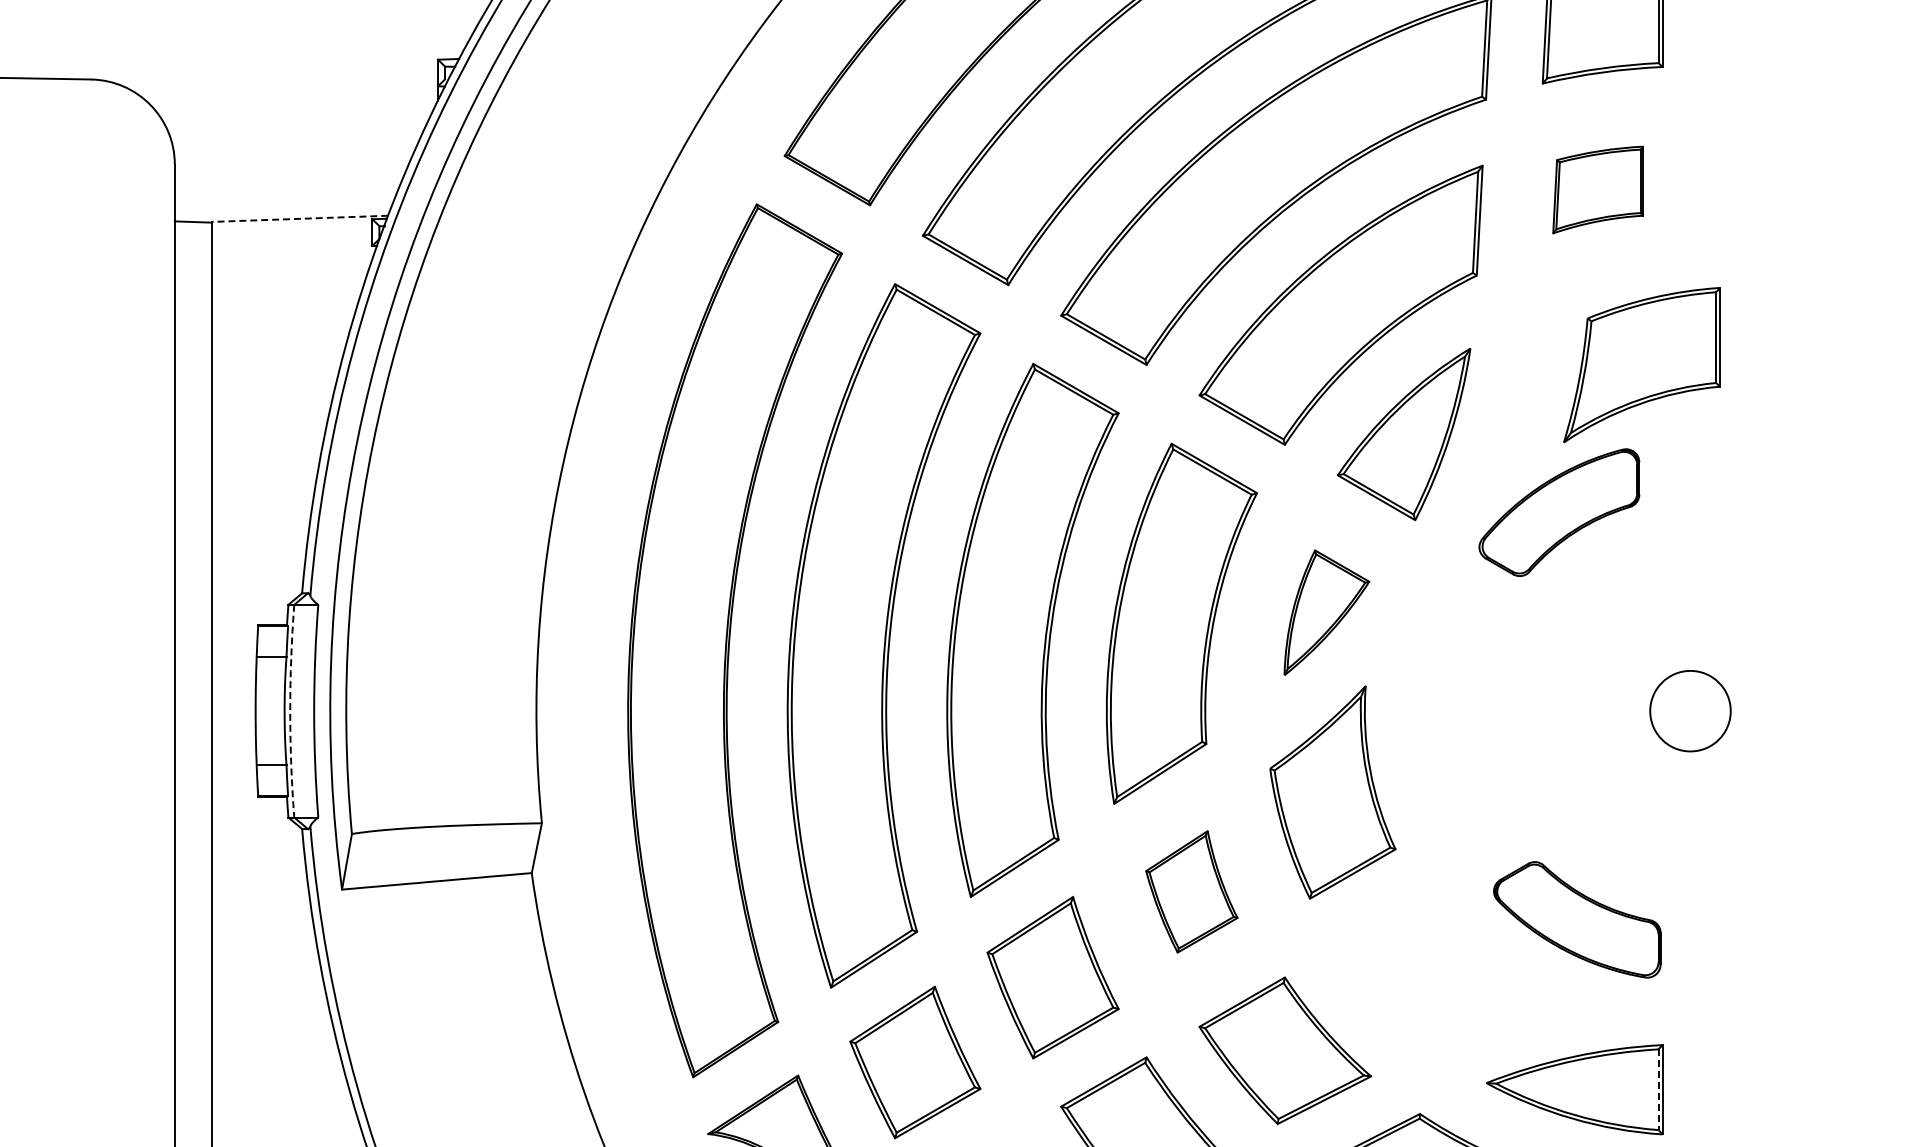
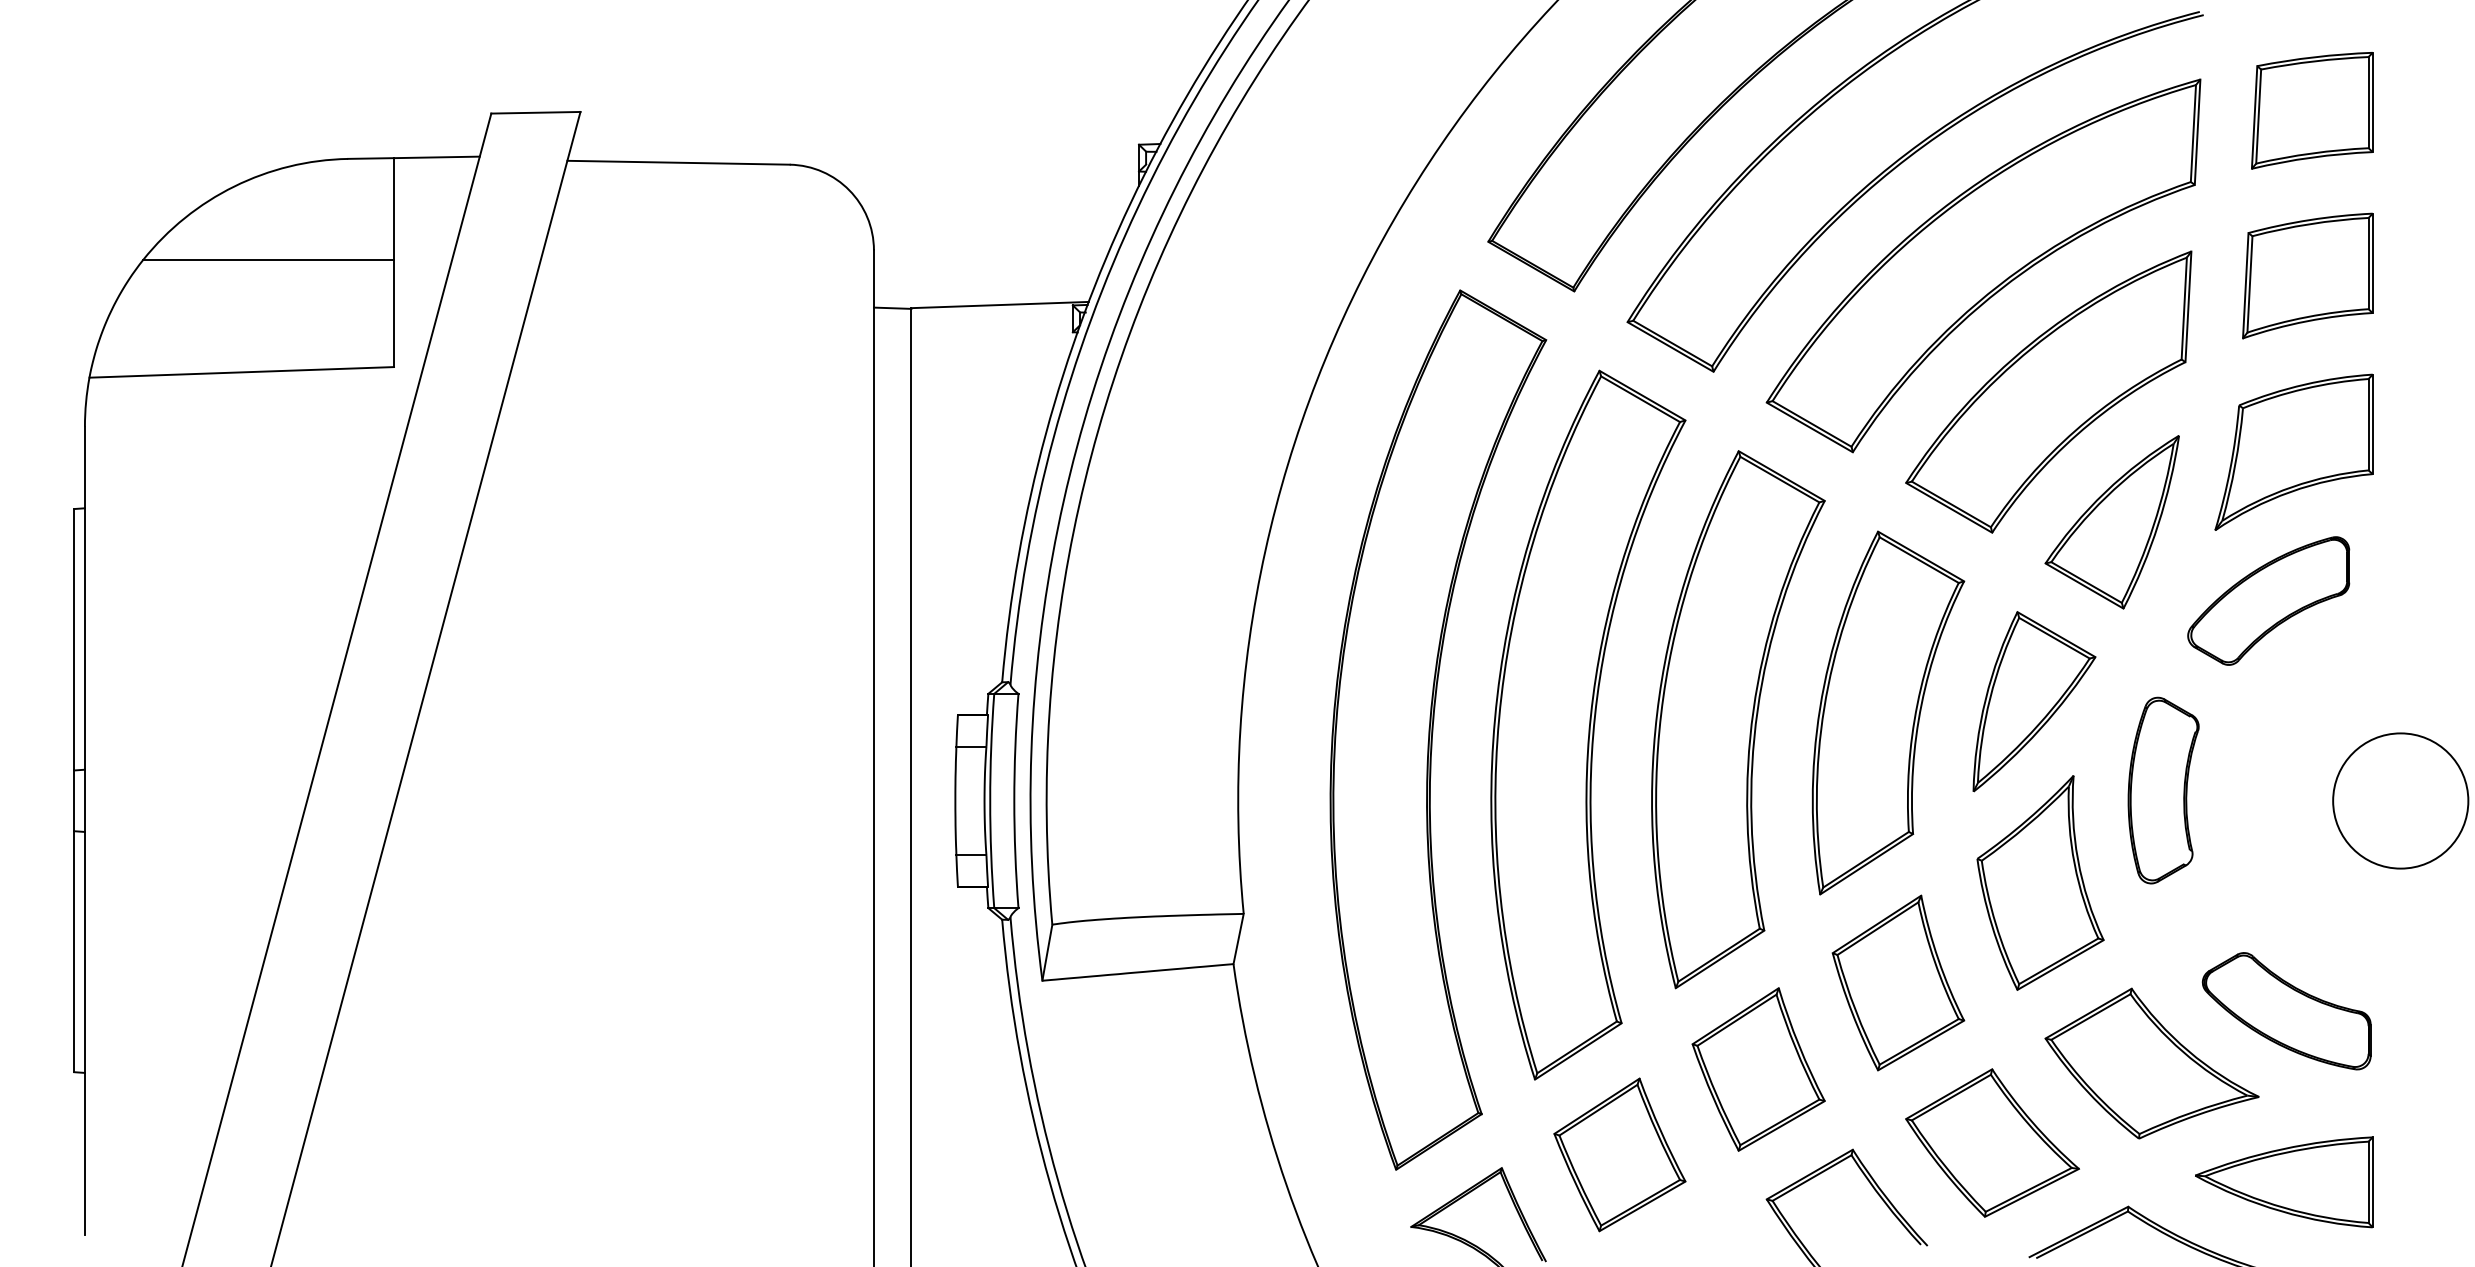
part: (1597, 189) -> (2307, 275), size x1.43
line: (300, 219) -> (1000, 305), dashed -> solid
part: (1641, 364) -> (2293, 451), moved
part: (1326, 612) -> (2034, 701), size x1.43
part: (1454, 700) -> (2163, 790), added
circle: (1690, 710) -> (2400, 800), size x1.67
arc: (290, 711) -> (990, 801), dashed -> solid
part: (1191, 891) -> (1898, 982), size x1.43
part: (1443, 971) -> (2151, 1063), added
line: (1658, 1089) -> (2368, 1182), dashed -> solid

